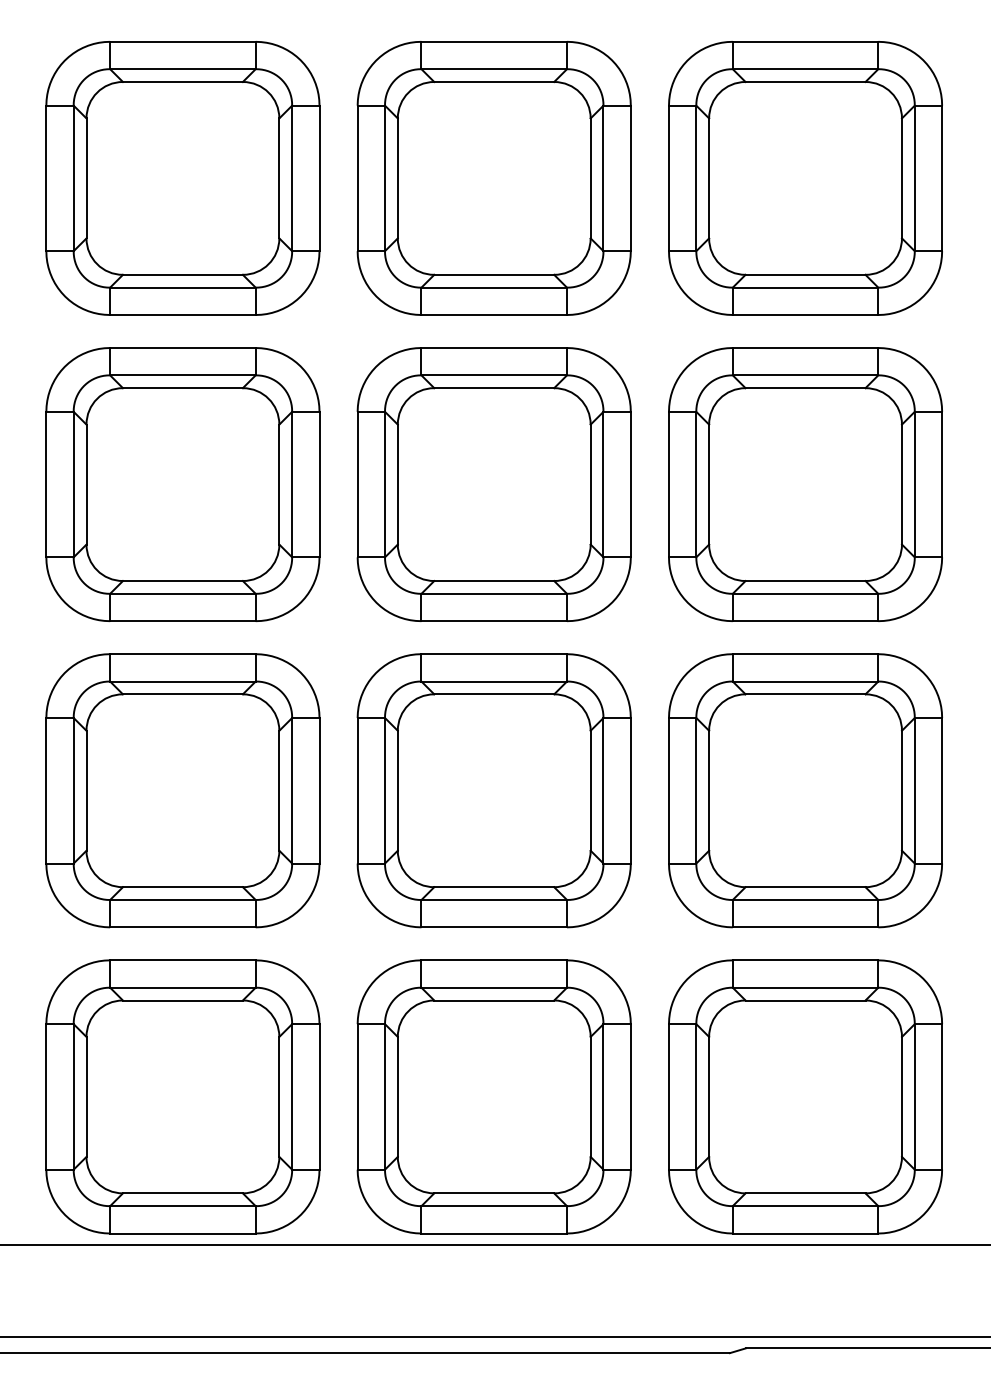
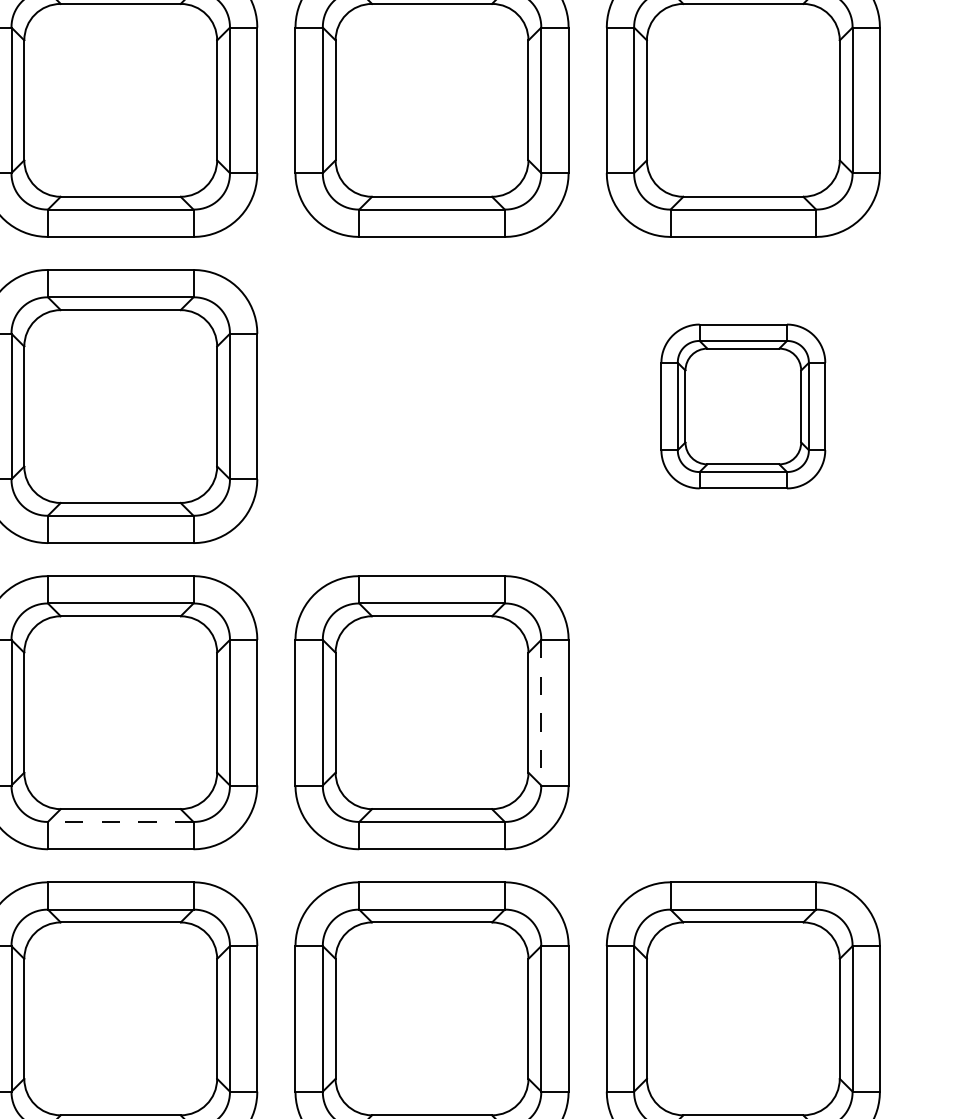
part: (493, 484) -> (431, 406), removed
part: (805, 484) -> (743, 406), size x0.6
line: (603, 790) -> (541, 712), solid -> dashed
part: (805, 790) -> (743, 712), removed
line: (182, 900) -> (120, 822), solid -> dashed

